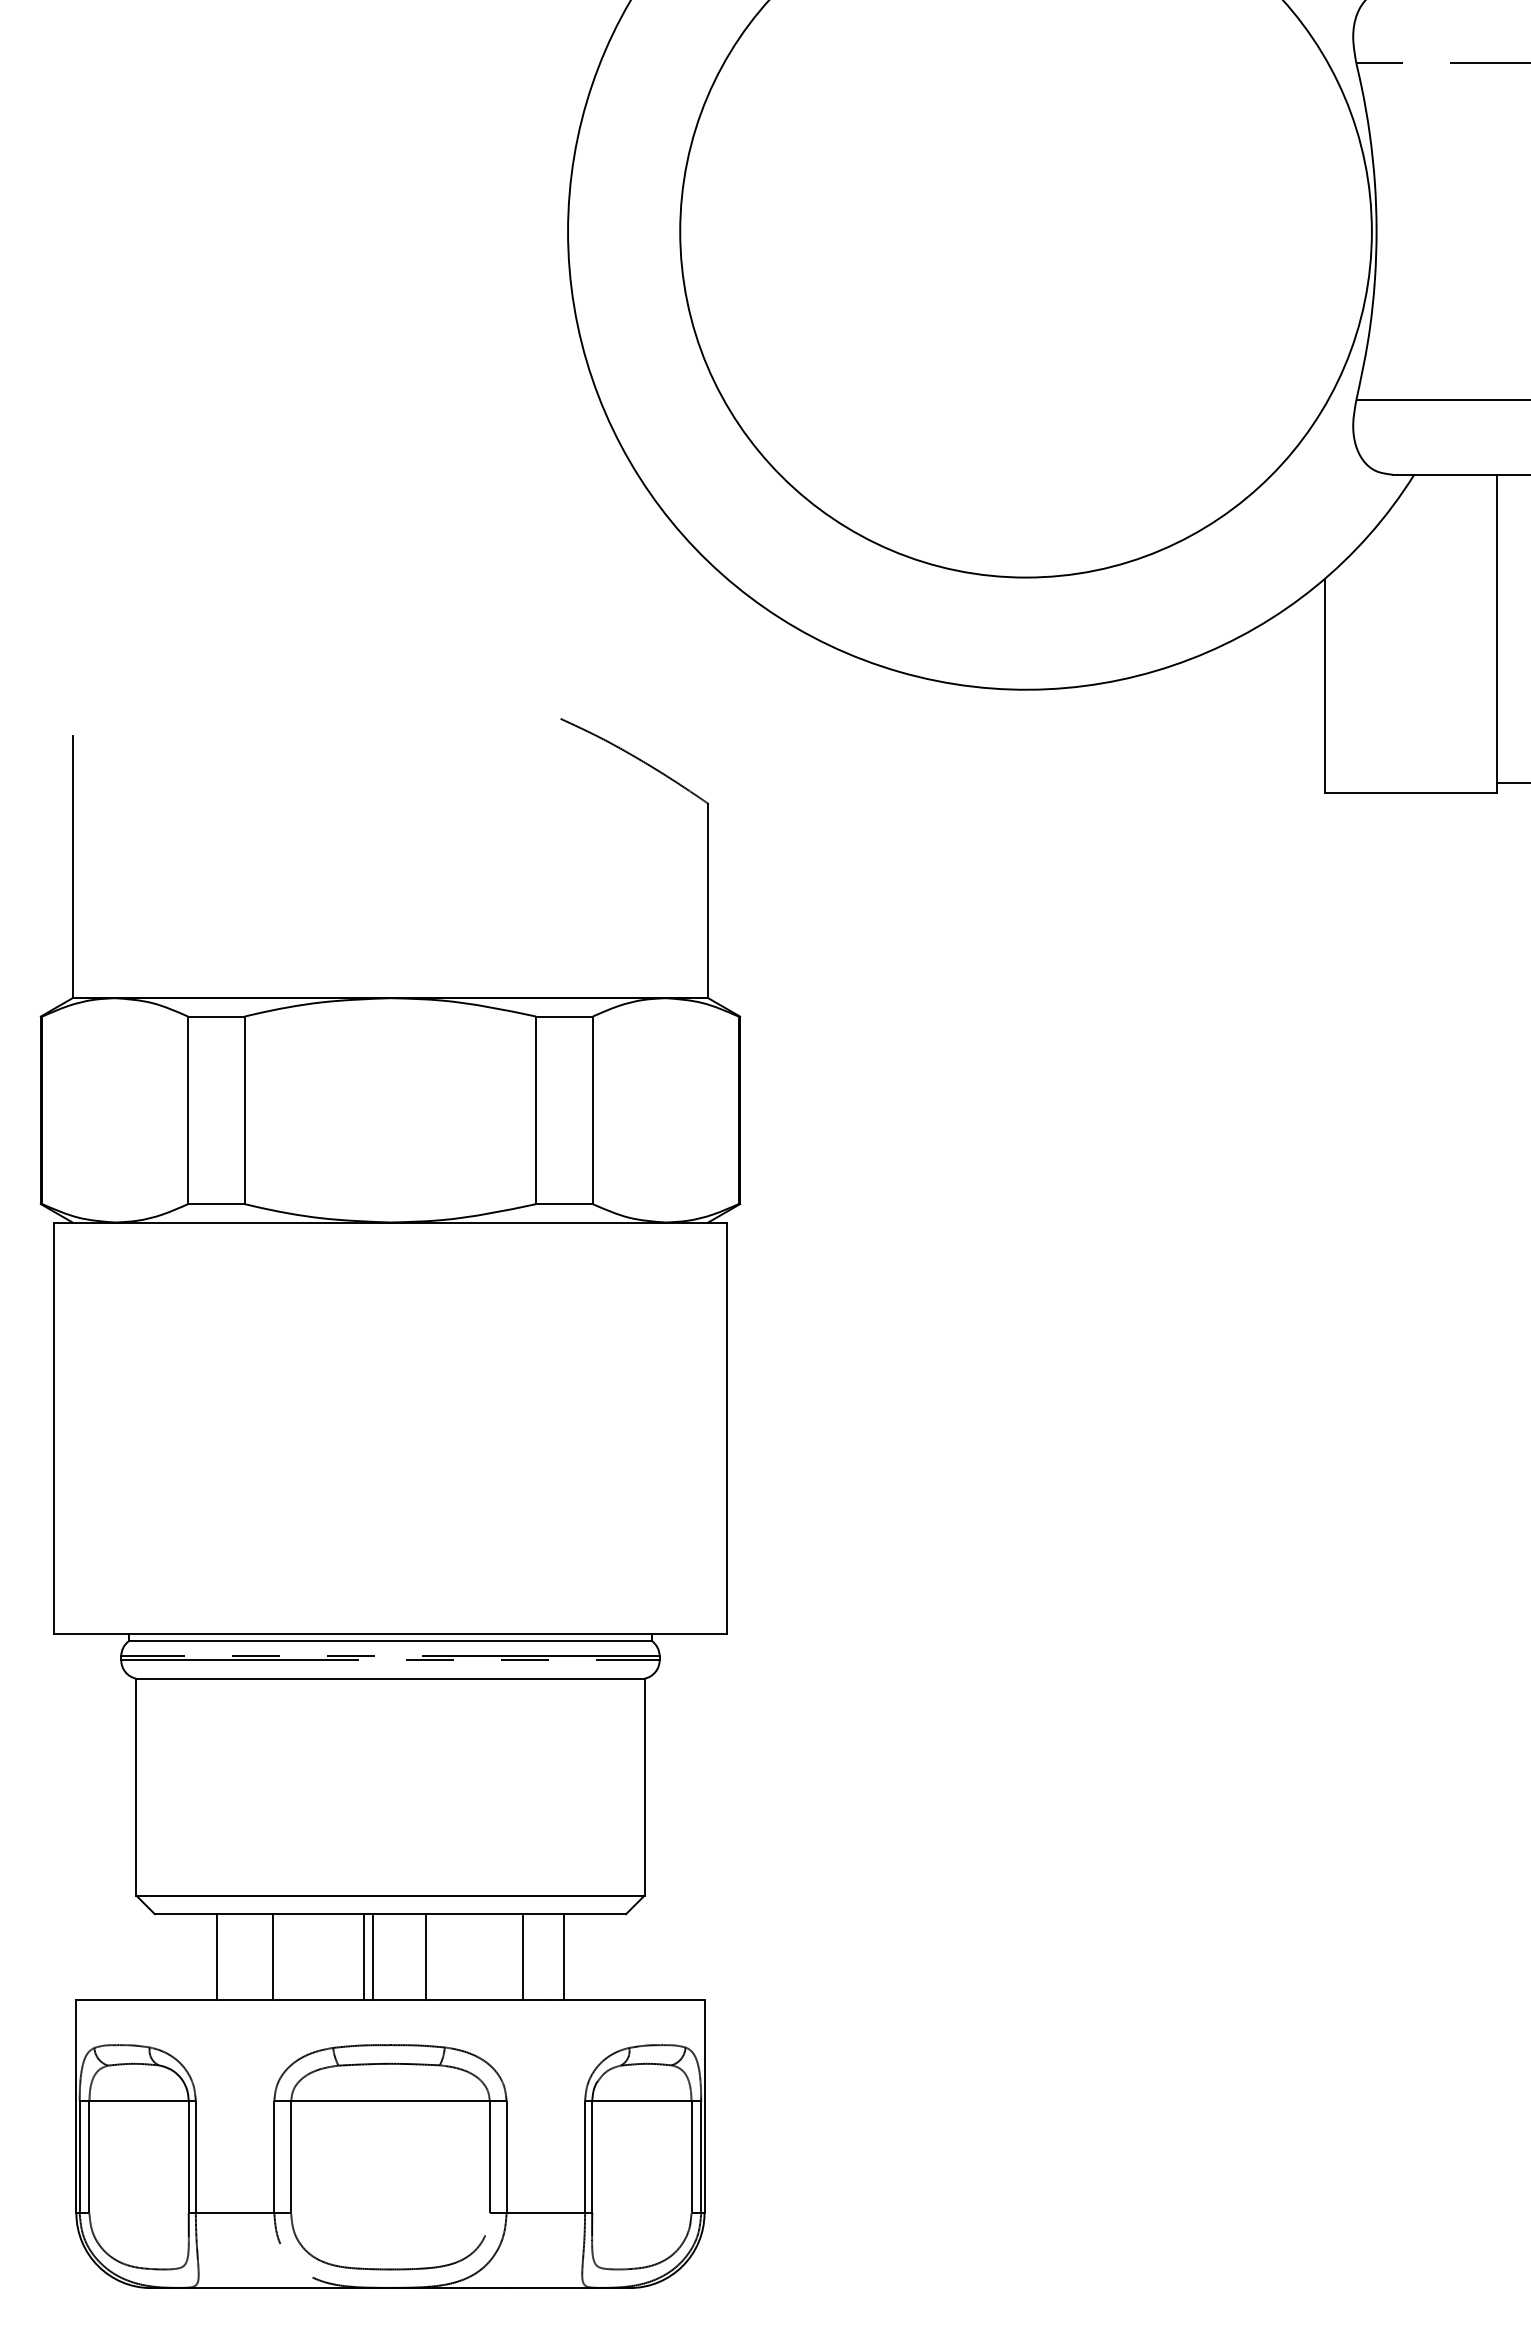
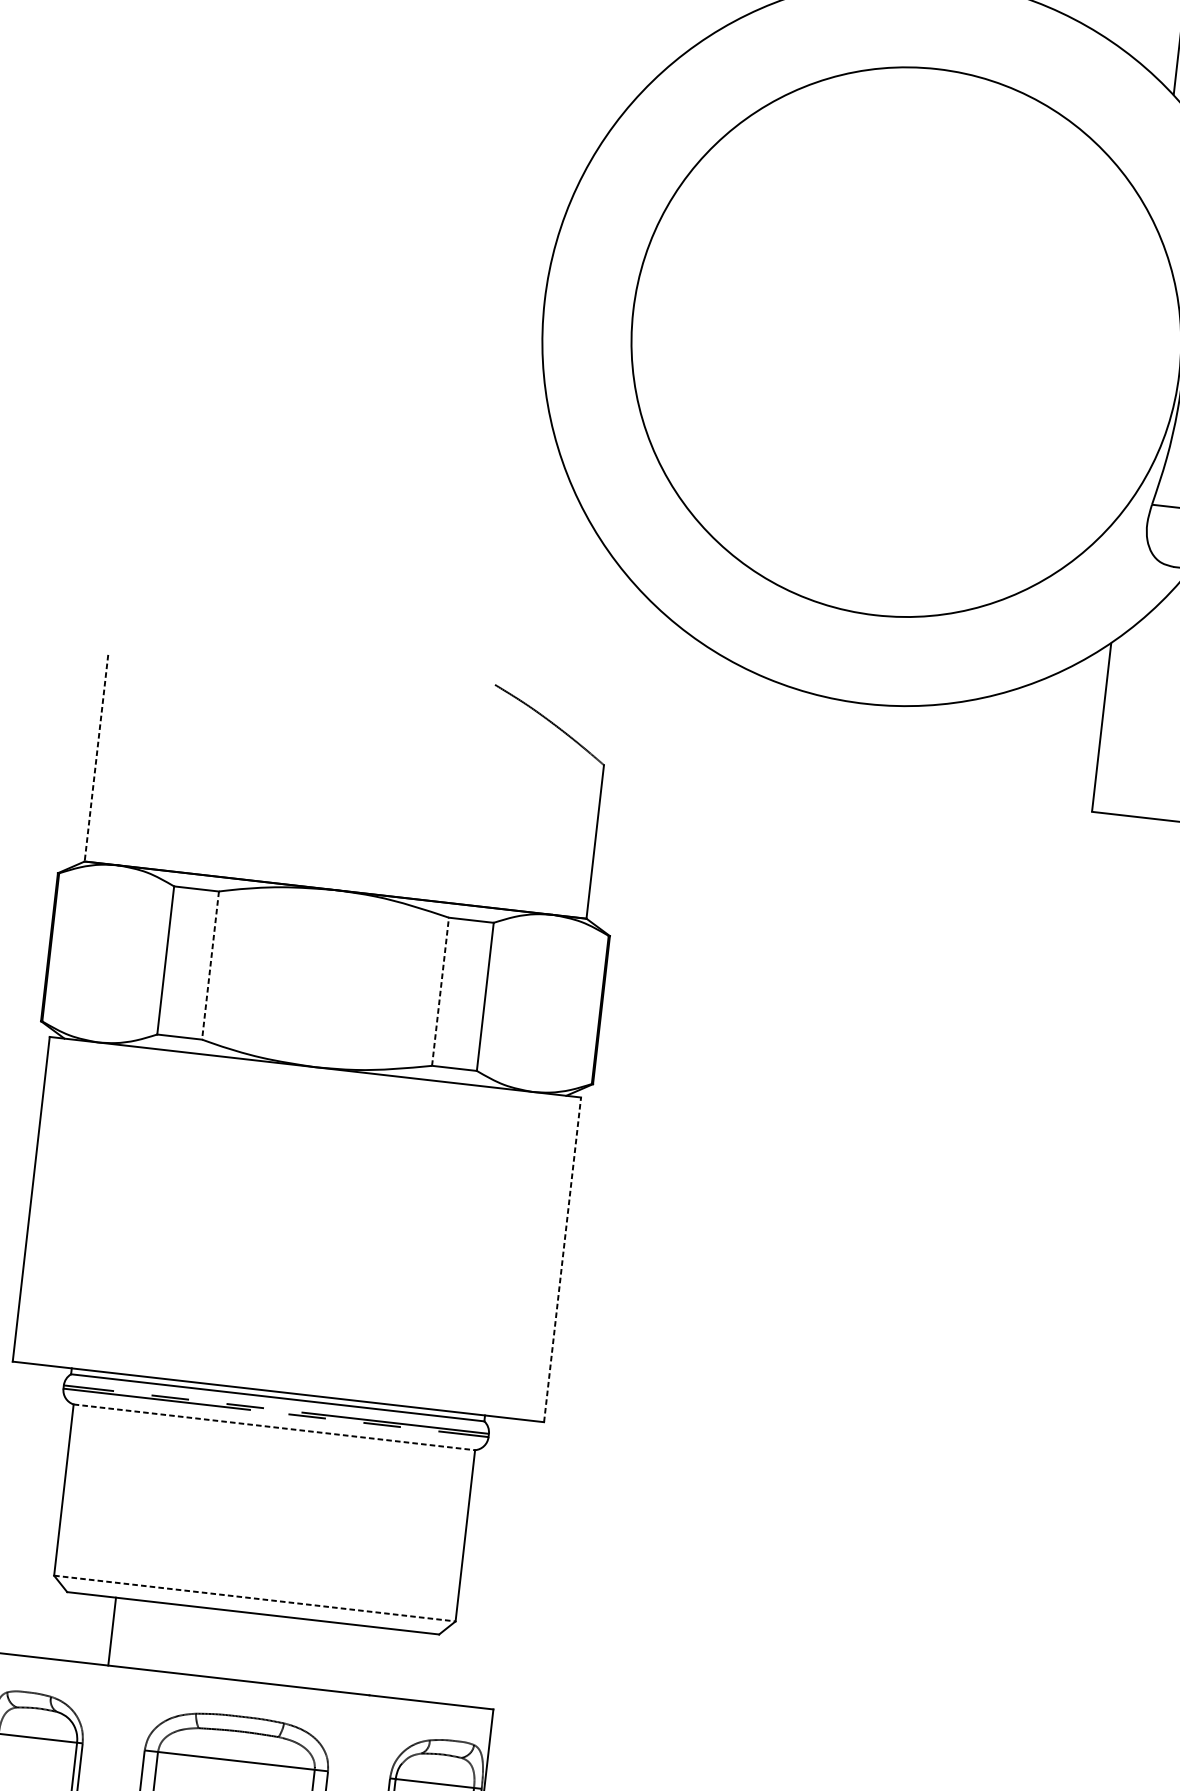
line: (72, 867) -> (96, 758), solid -> dashed
line: (244, 1110) -> (210, 965), solid -> dashed
line: (536, 1110) -> (440, 991), solid -> dashed
line: (726, 1428) -> (562, 1260), solid -> dashed
line: (390, 1678) -> (274, 1427), solid -> dashed
line: (390, 1895) -> (254, 1598), solid -> dashed
line: (272, 1957) -> (156, 1636), removed
line: (364, 1957) -> (228, 1645), removed
line: (373, 1957) -> (235, 1645), removed
line: (426, 1957) -> (277, 1650), removed
line: (523, 1957) -> (354, 1659), removed
line: (564, 1957) -> (386, 1663), removed

